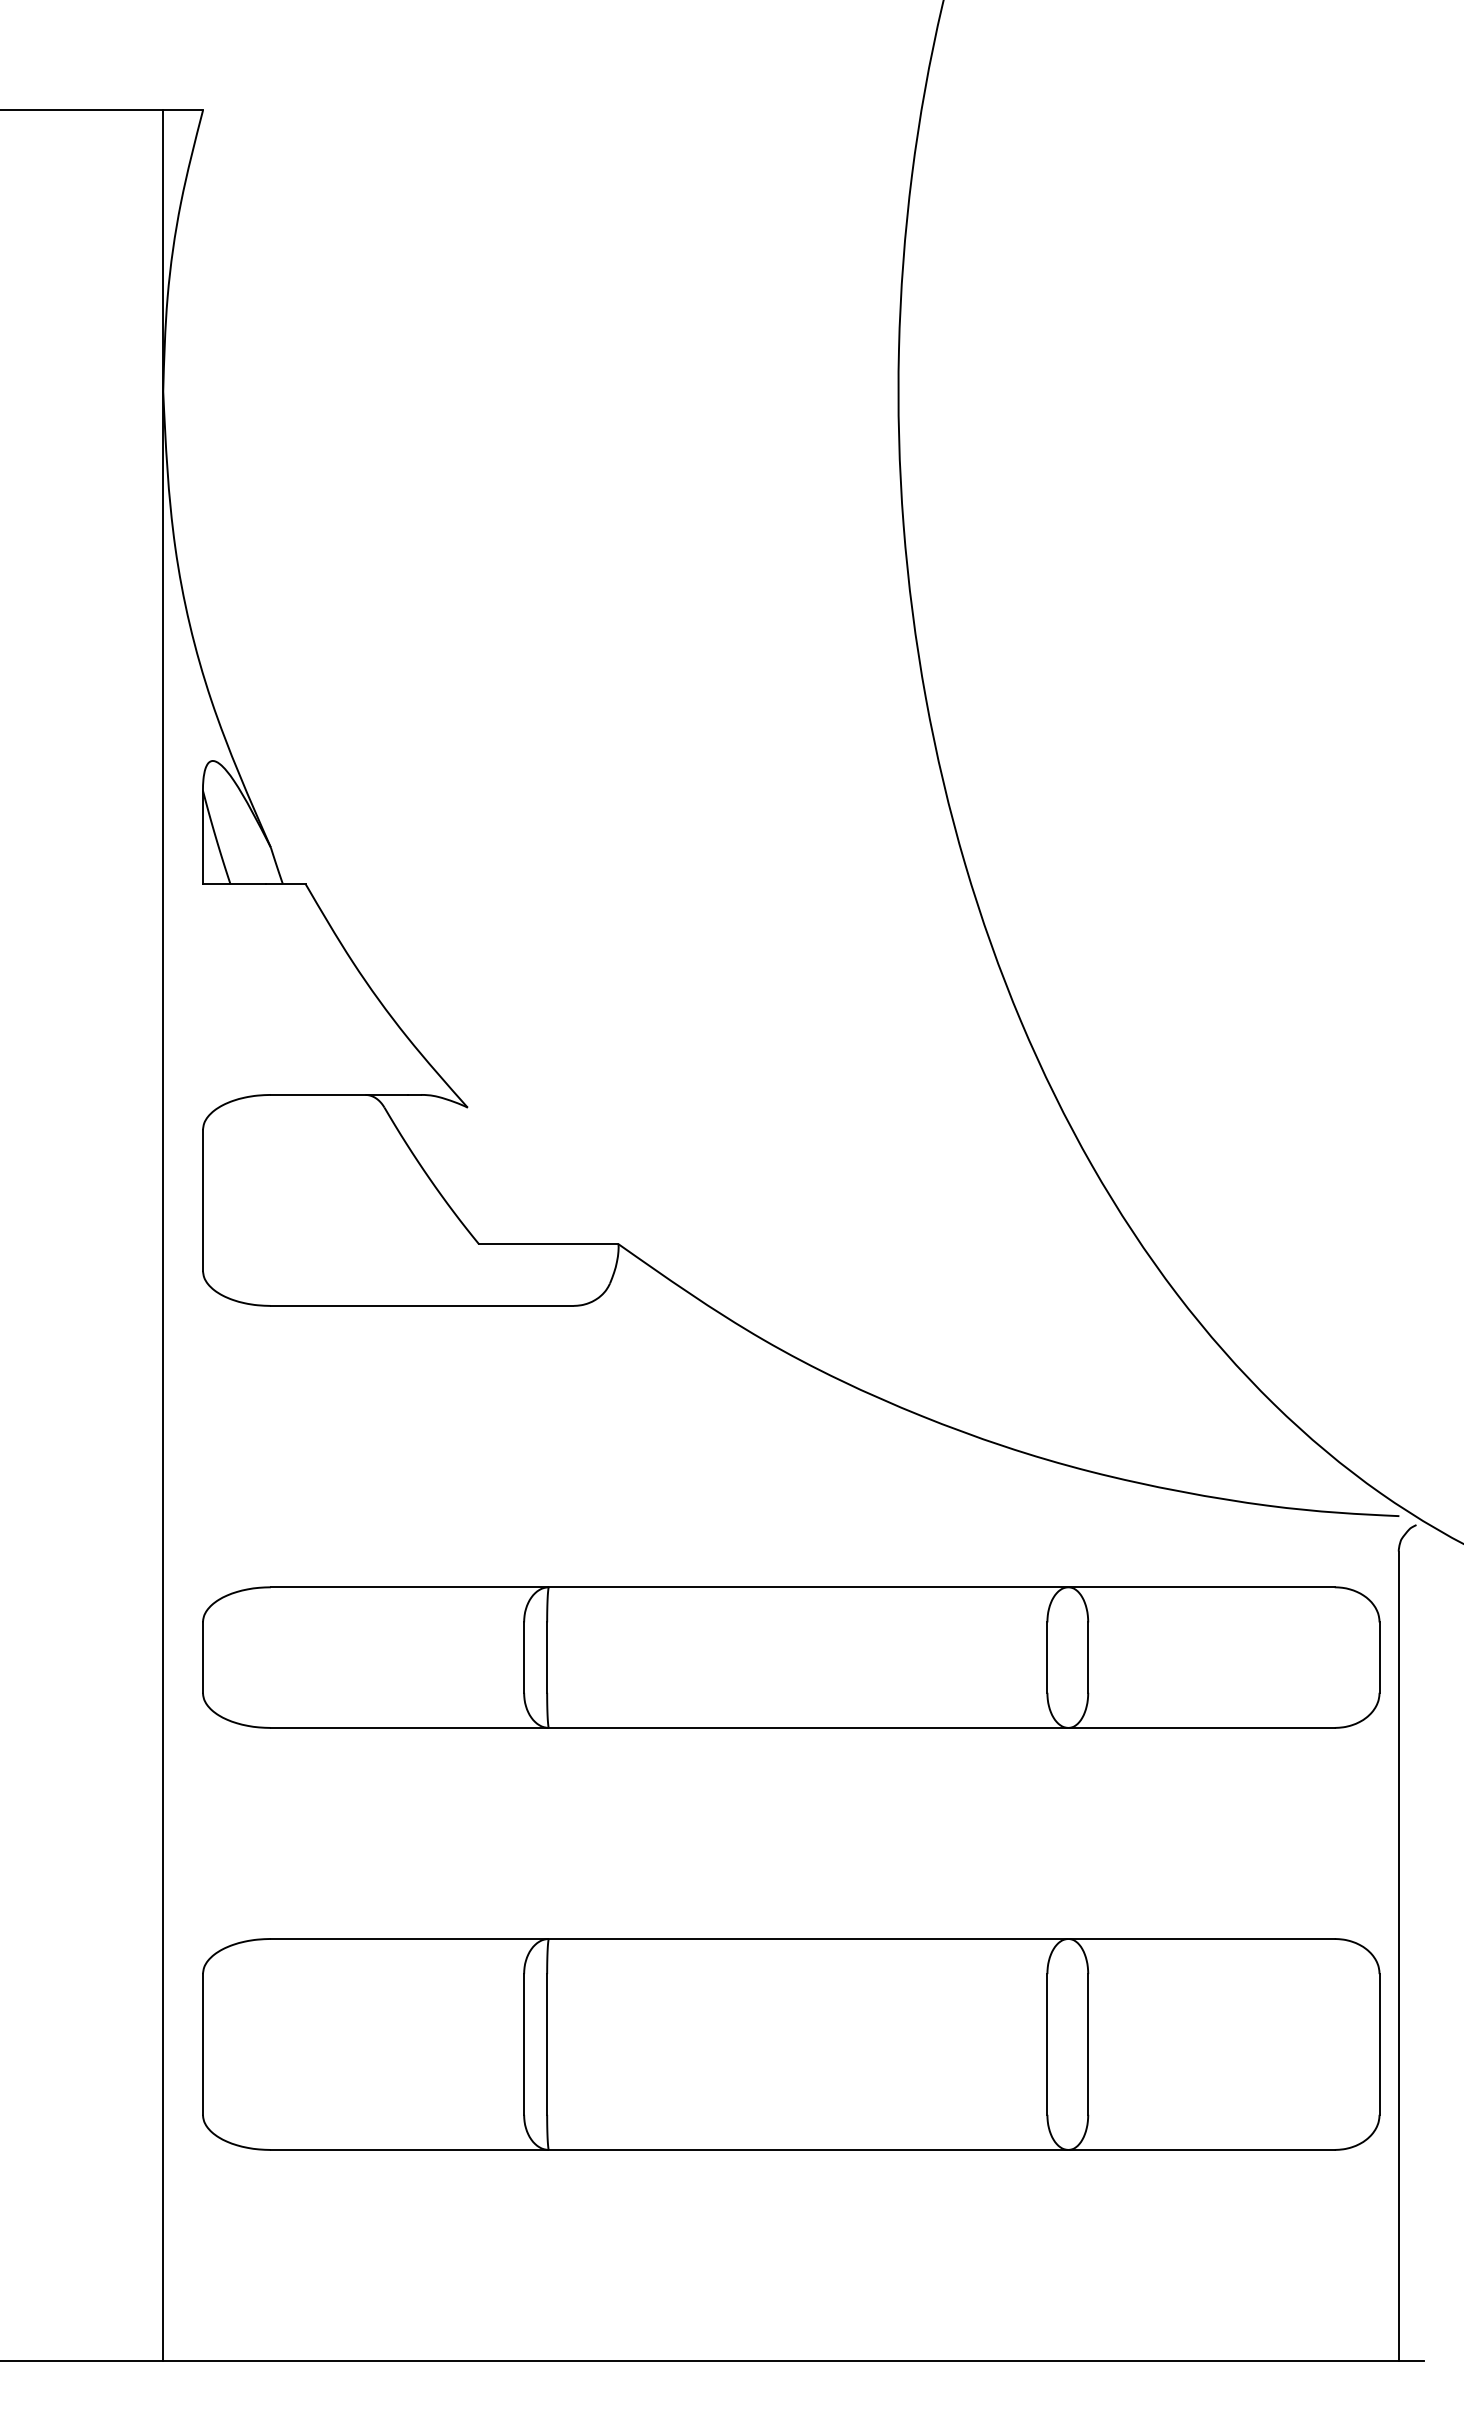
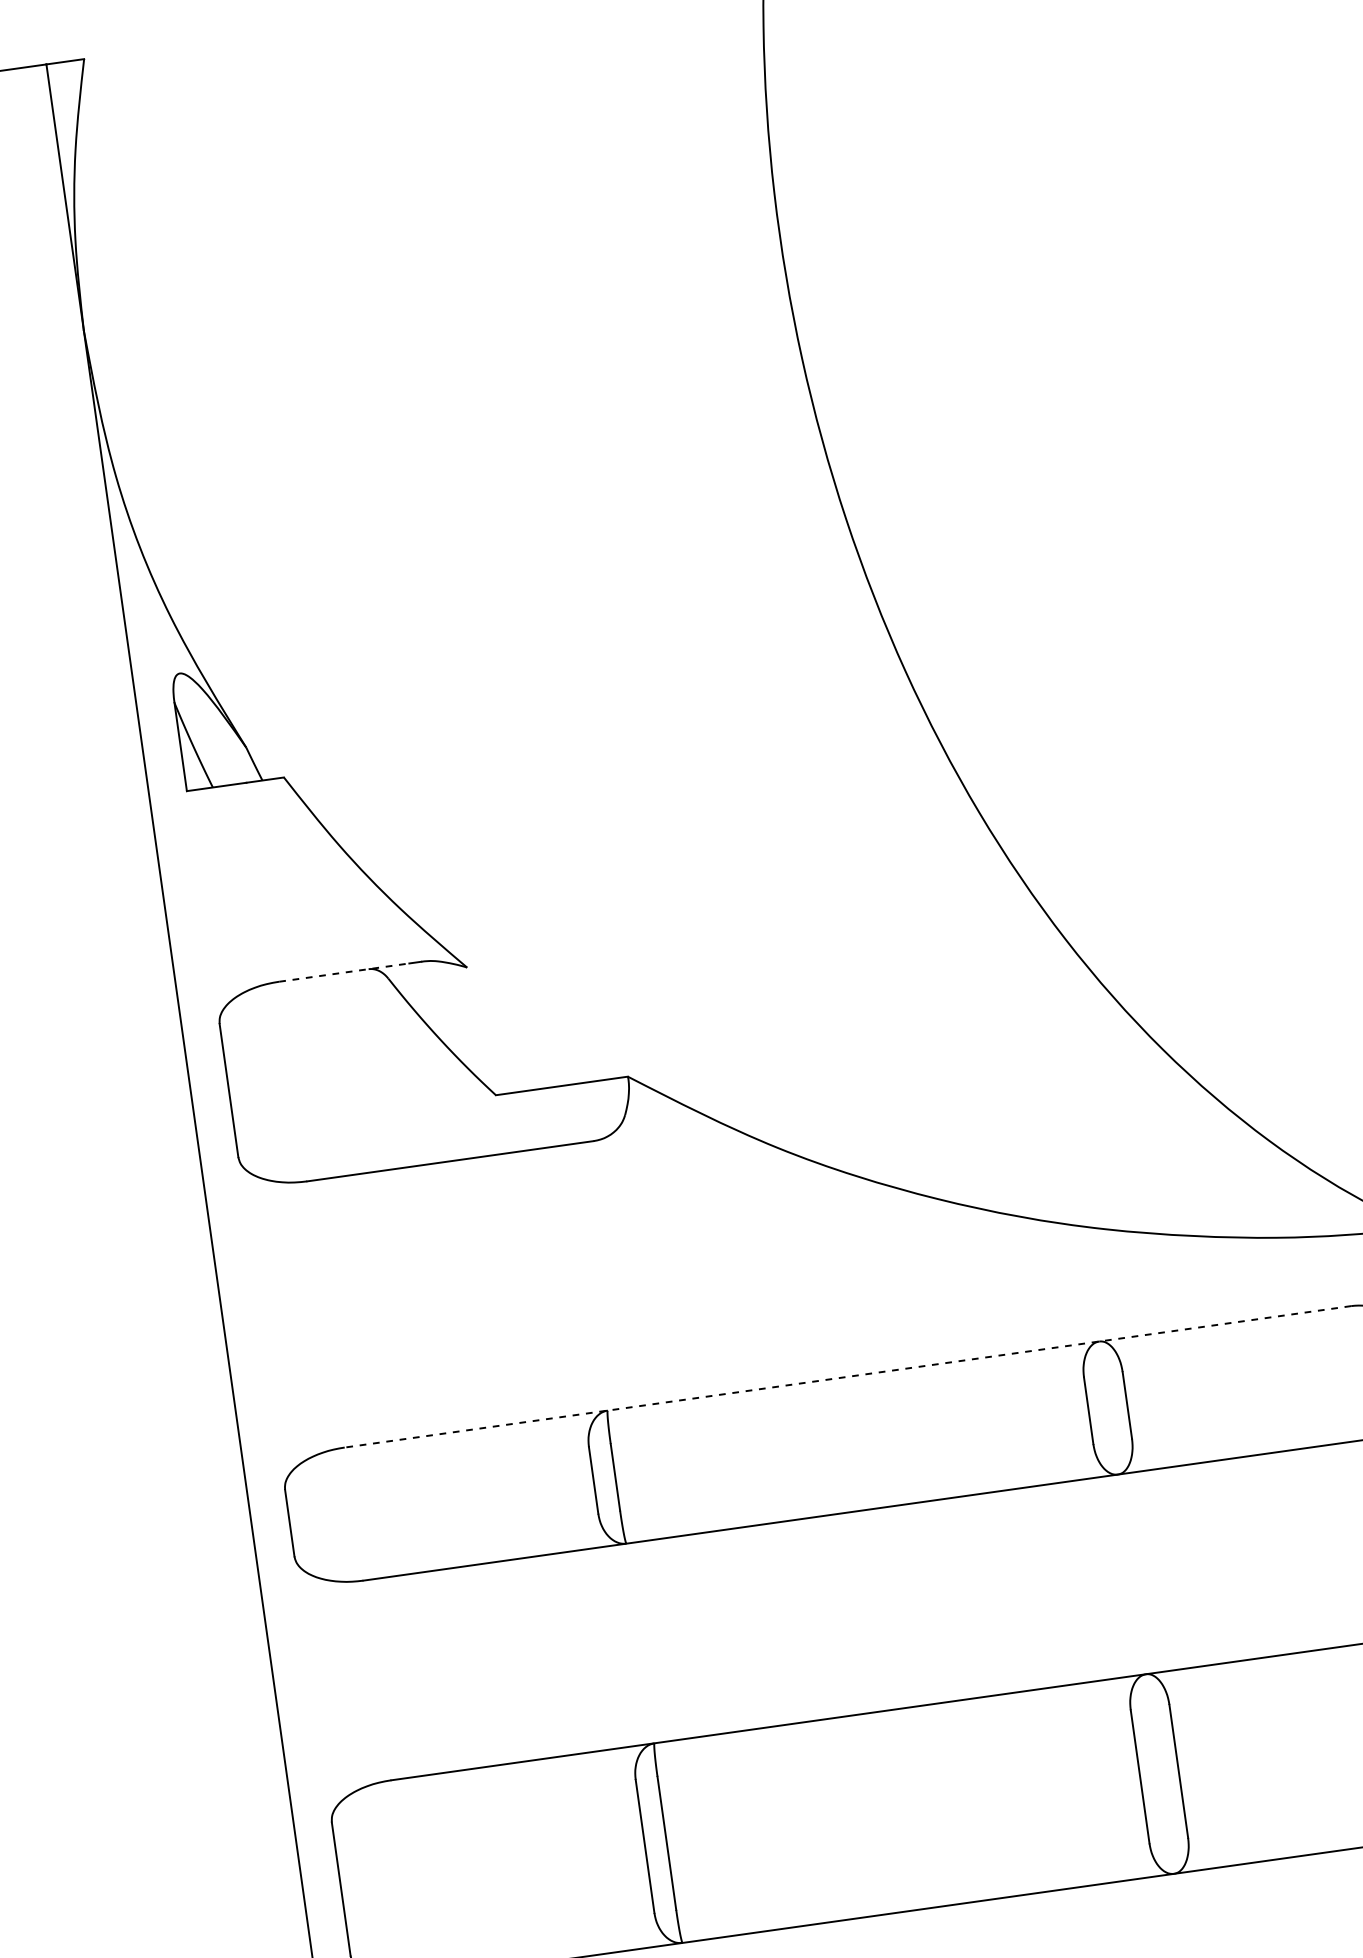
line: (339, 1094) -> (344, 972), solid -> dashed
line: (802, 1587) -> (847, 1377), solid -> dashed

